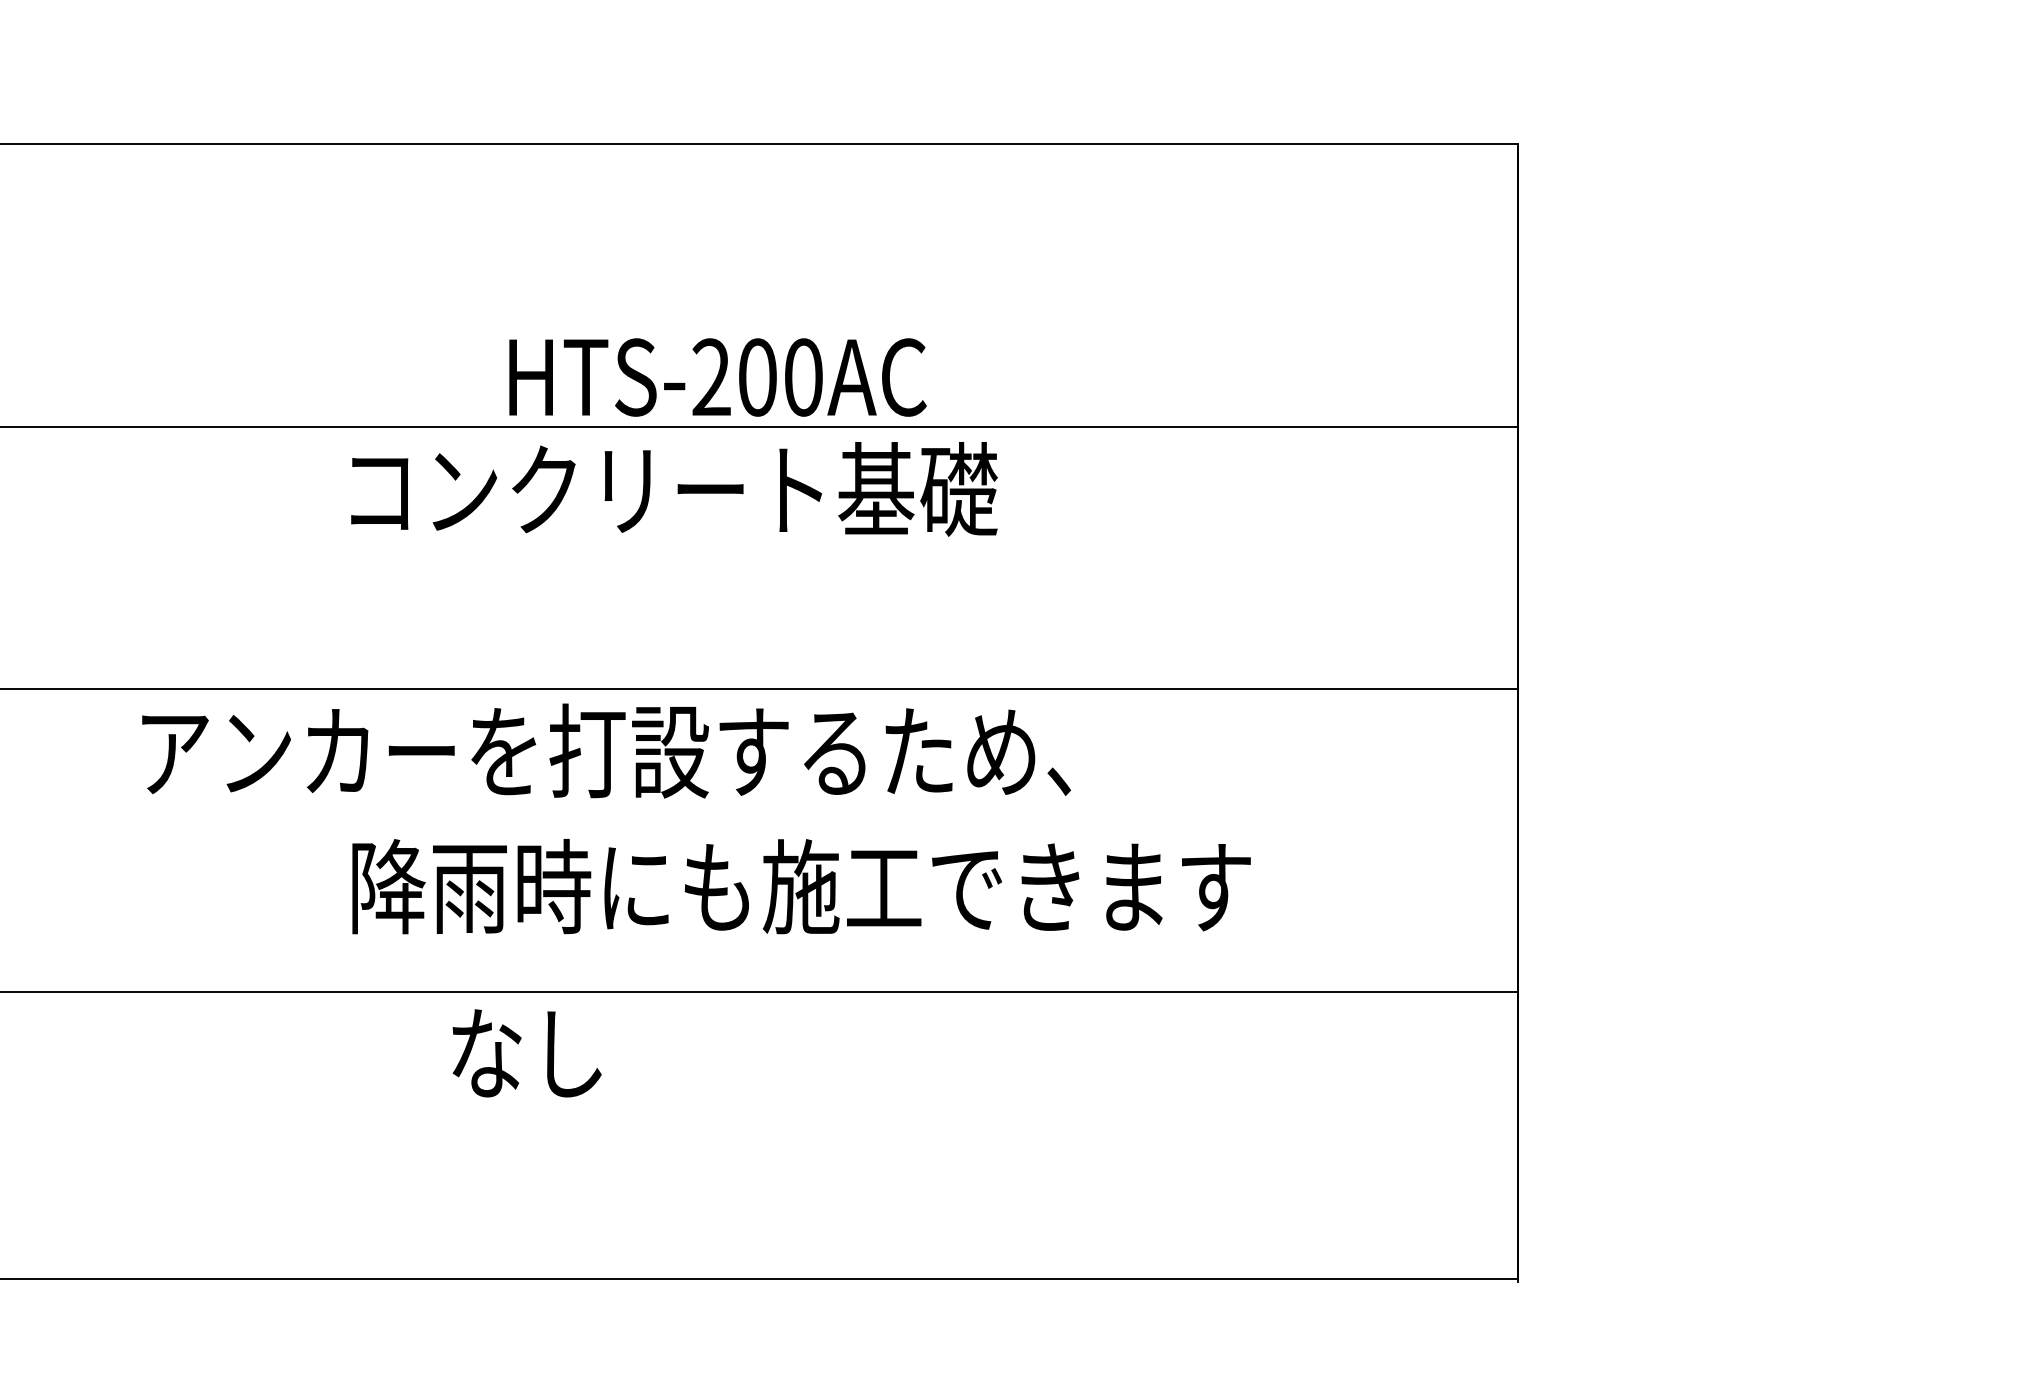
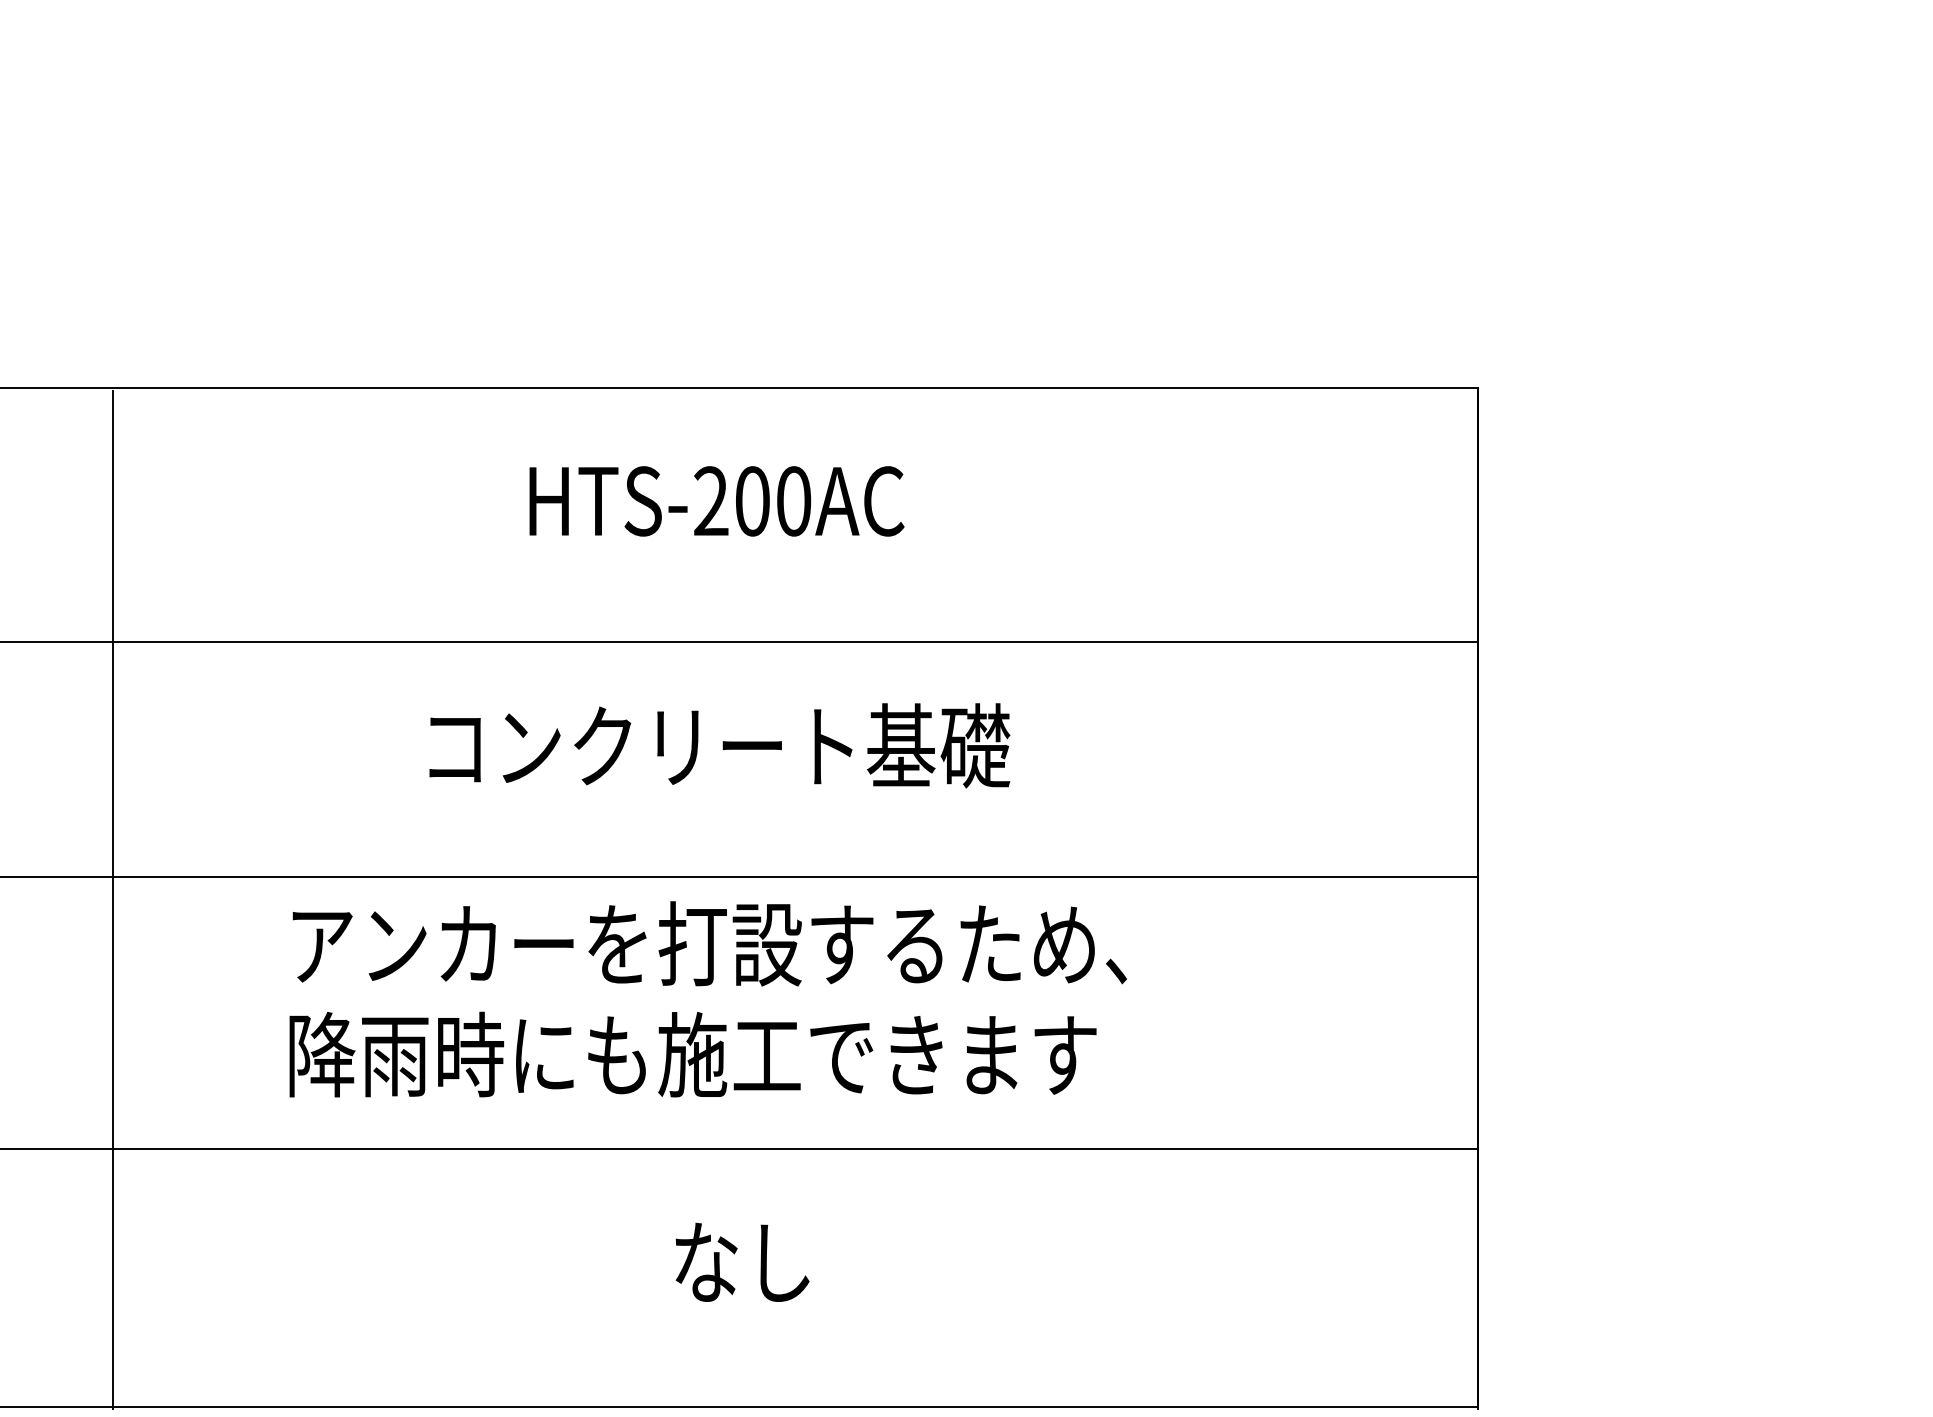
text: (717, 377) -> (716, 501), moved
text: (674, 488) -> (719, 745), moved
text: (606, 750) -> (709, 943), moved
text: (800, 886) -> (692, 1054), moved
text: (527, 1052) -> (742, 1261), moved

